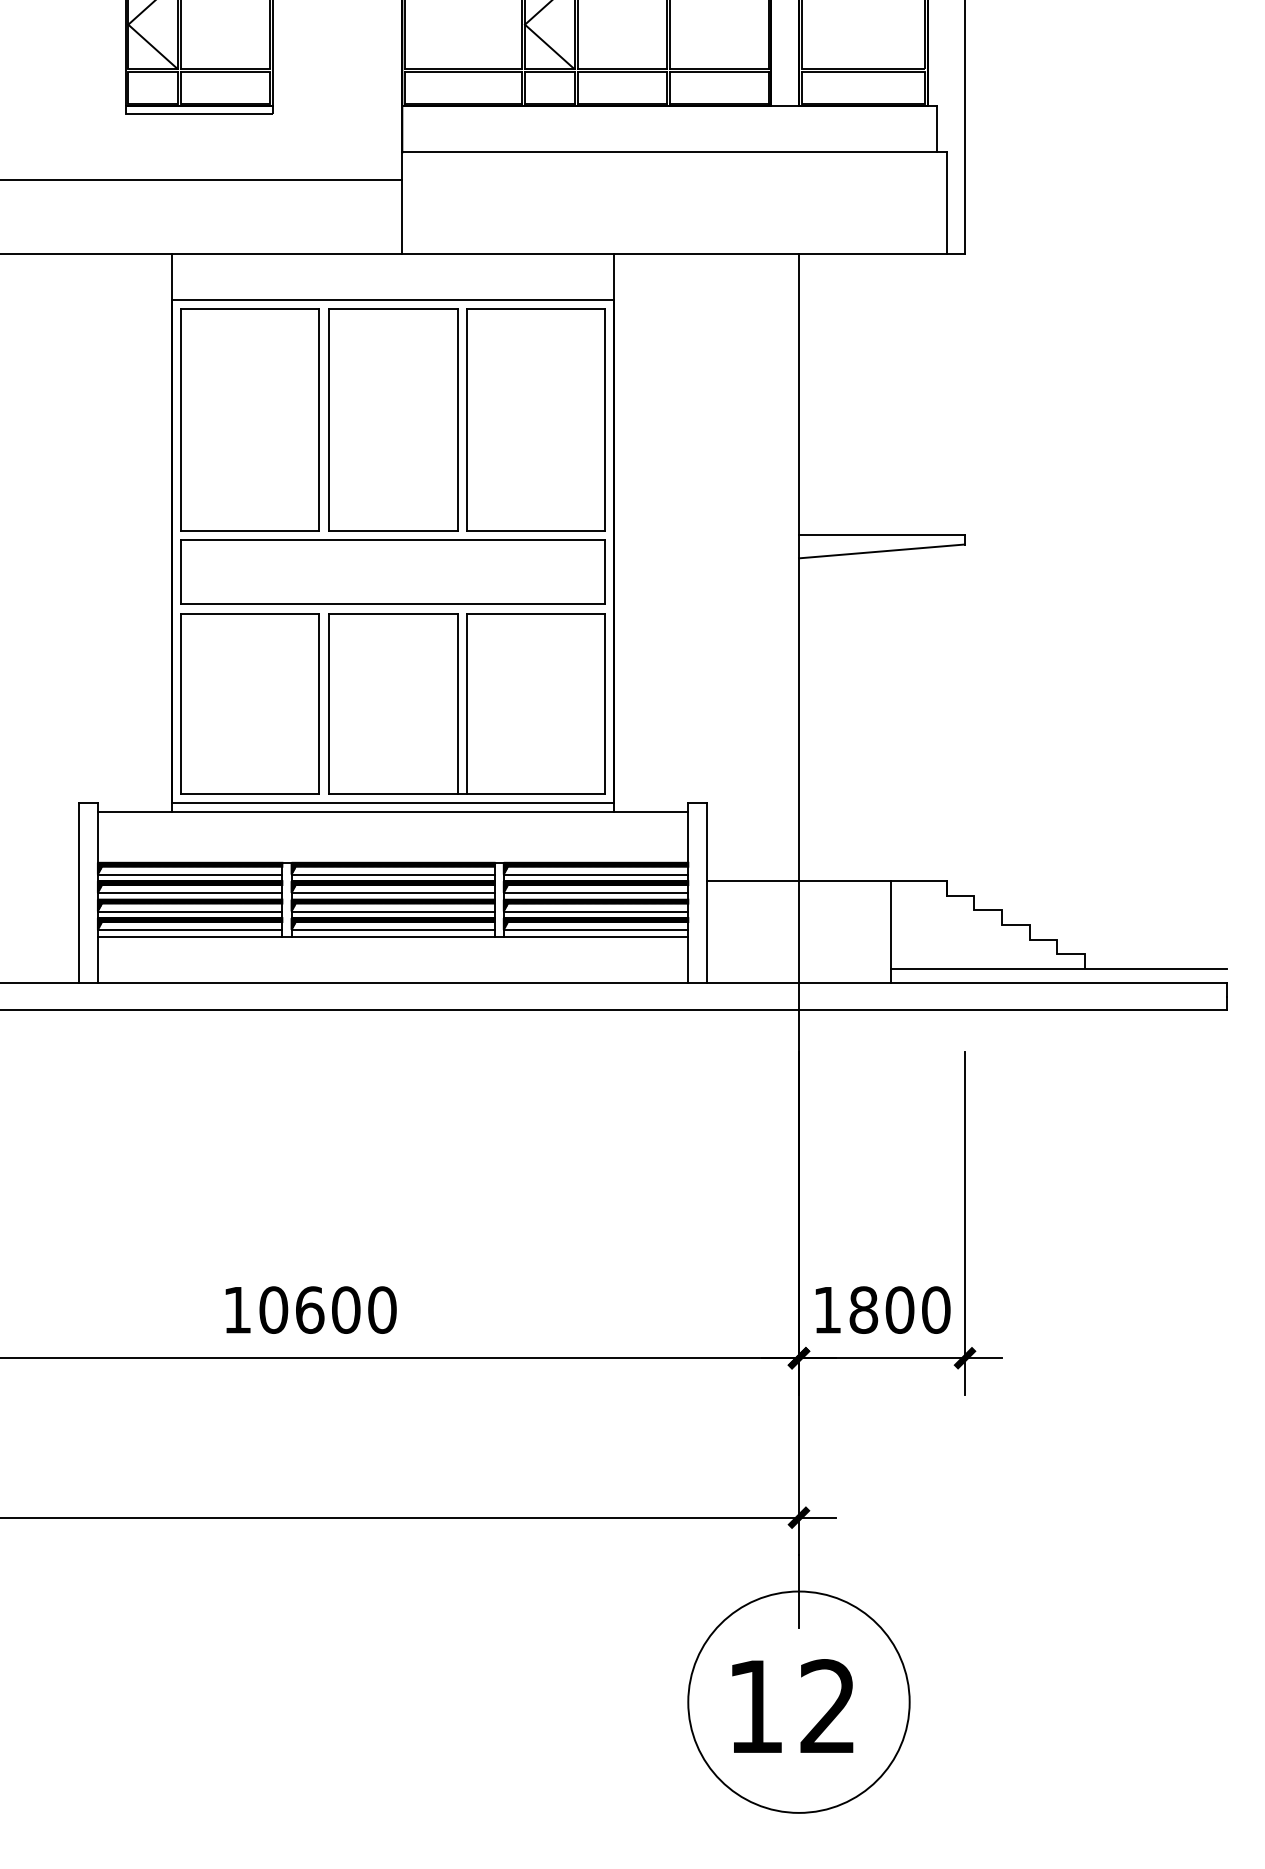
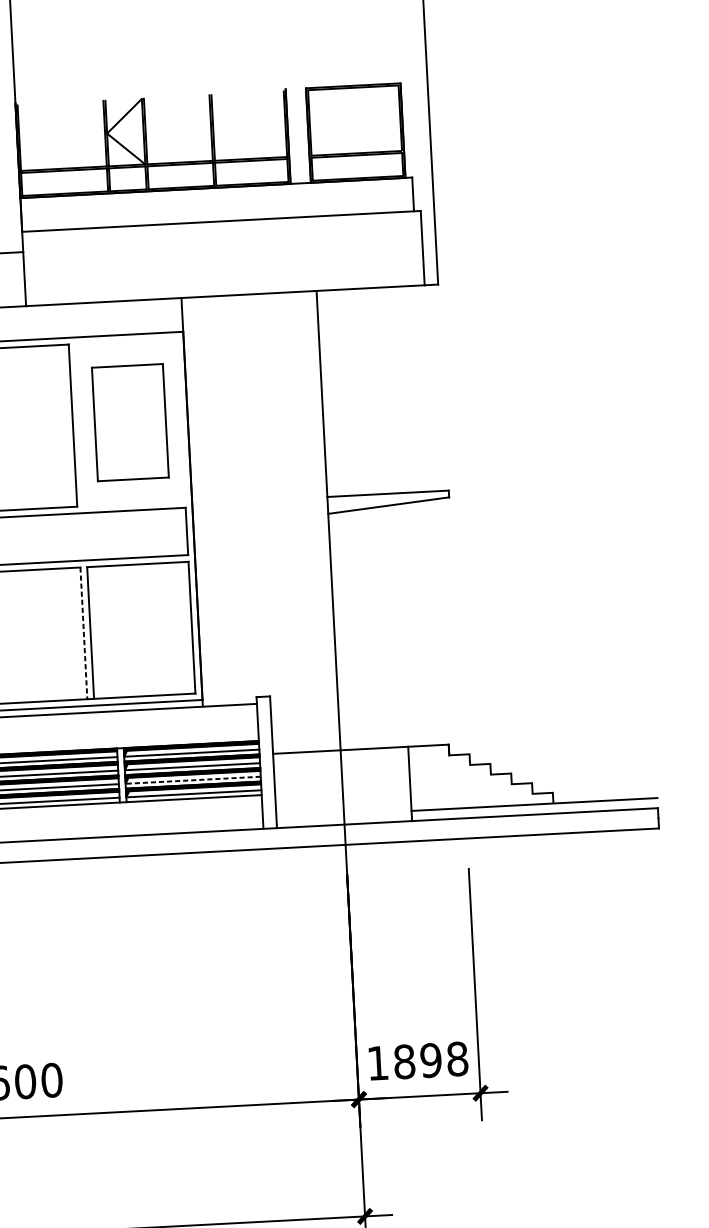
part: (535, 419) -> (129, 422), size x0.7
line: (457, 703) -> (83, 633), solid -> dashed
line: (595, 911) -> (192, 780), solid -> dashed
text: (917, 1309) -> (443, 1059), 1800 -> 1898

